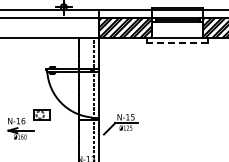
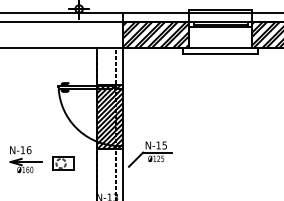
line: (177, 43) -> (220, 54), dashed -> solid
hatch: (88, 94) -> (109, 117), added
part: (41, 114) -> (62, 163), moved

